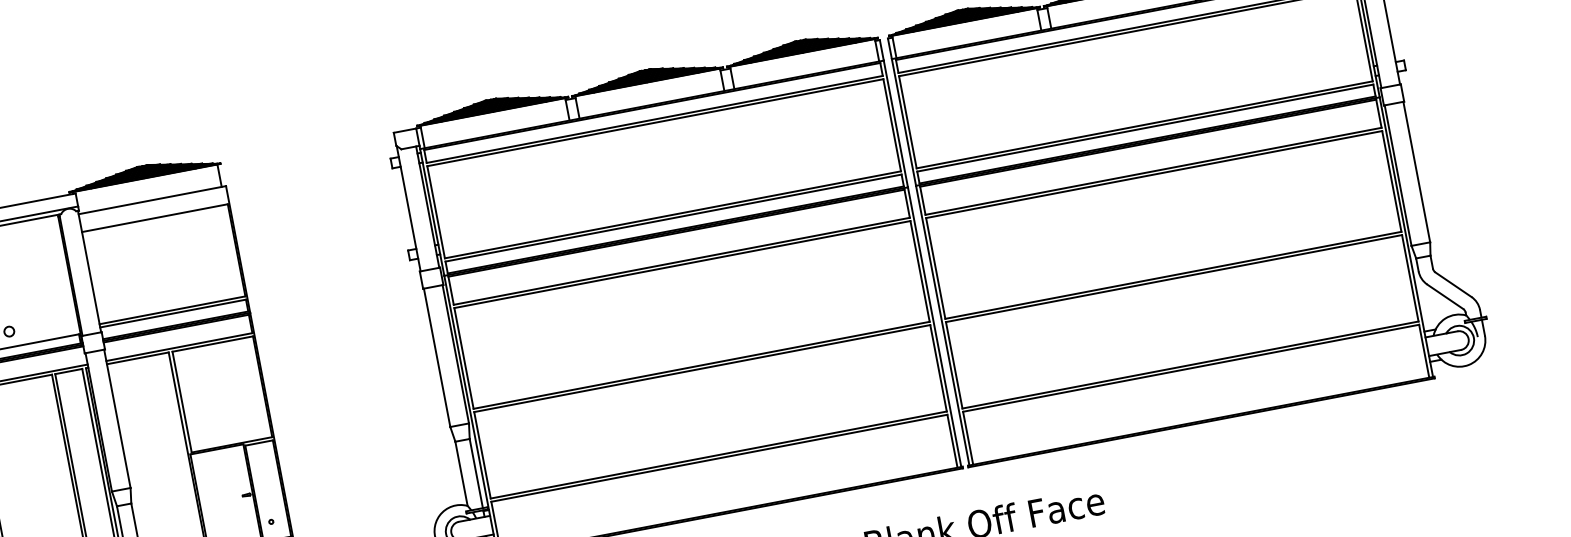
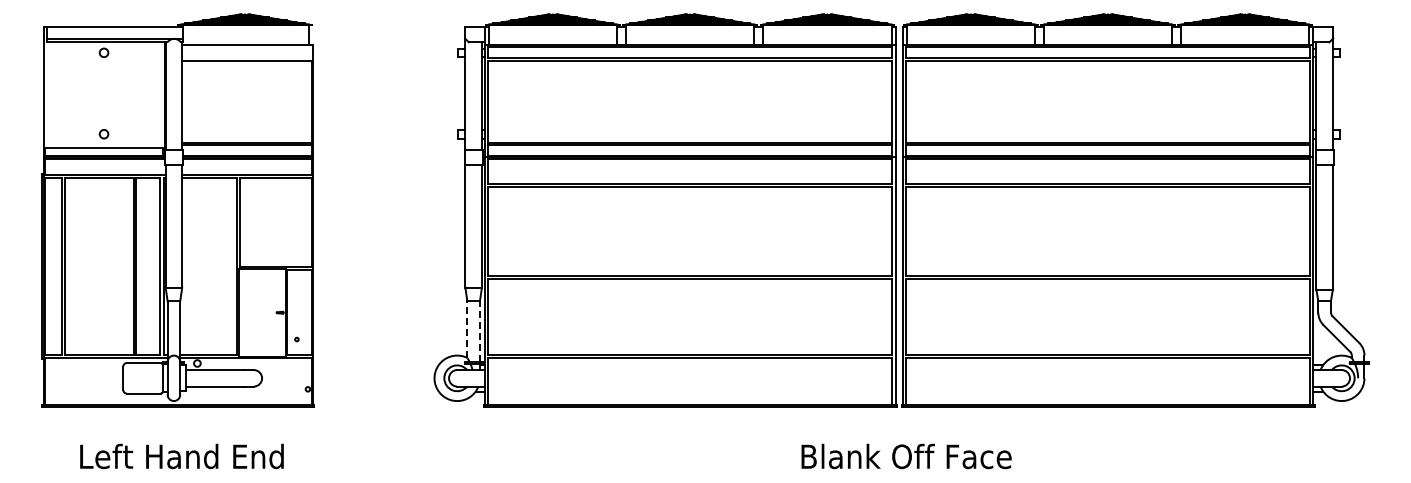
line: (461, 472) -> (467, 328), solid -> dashed
line: (476, 473) -> (480, 331), solid -> dashed

